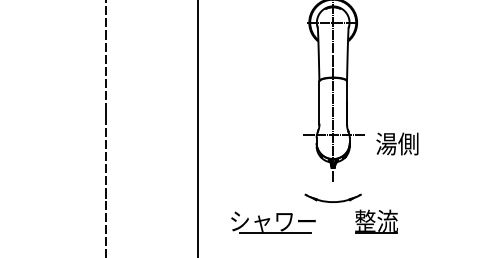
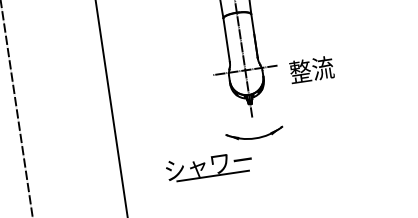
text: (397, 143) -> (311, 69), 湯側 -> 整流
part: (376, 221) -> (301, 151), removed
part: (273, 222) -> (209, 166), moved

